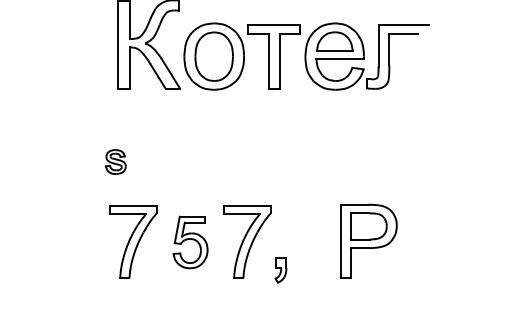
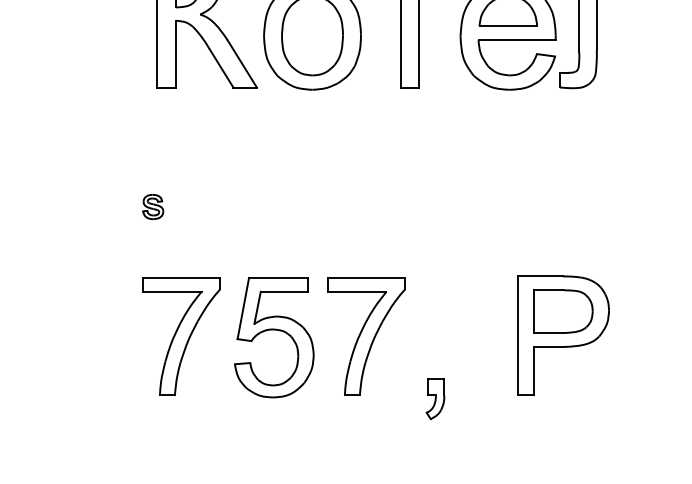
part: (116, 161) -> (153, 206), size x0.62
part: (190, 242) -> (274, 337), size x1.43
part: (280, 270) -> (434, 399), moved

